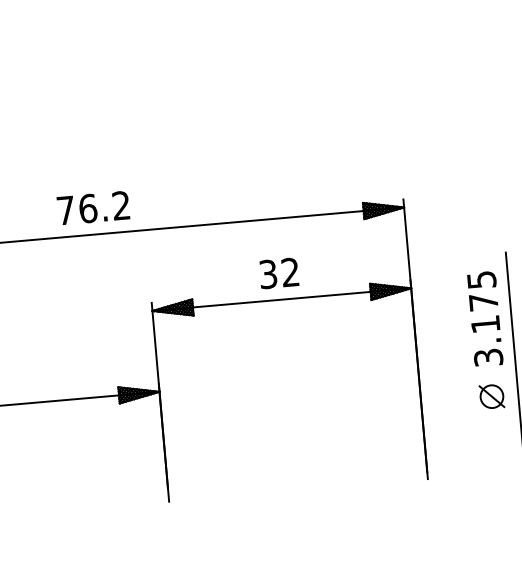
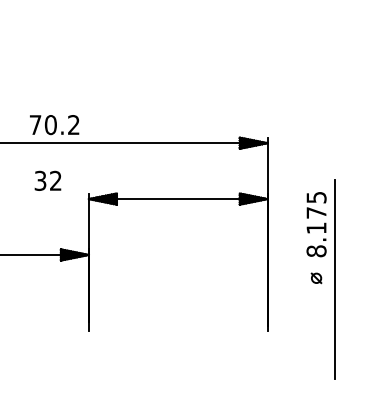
text: (88, 207) -> (51, 124), 76.2 -> 70.2
text: (278, 272) -> (47, 180), moved
text: (488, 358) -> (316, 251), 3.175 -> 8.175
part: (491, 397) -> (316, 278), size x0.6

